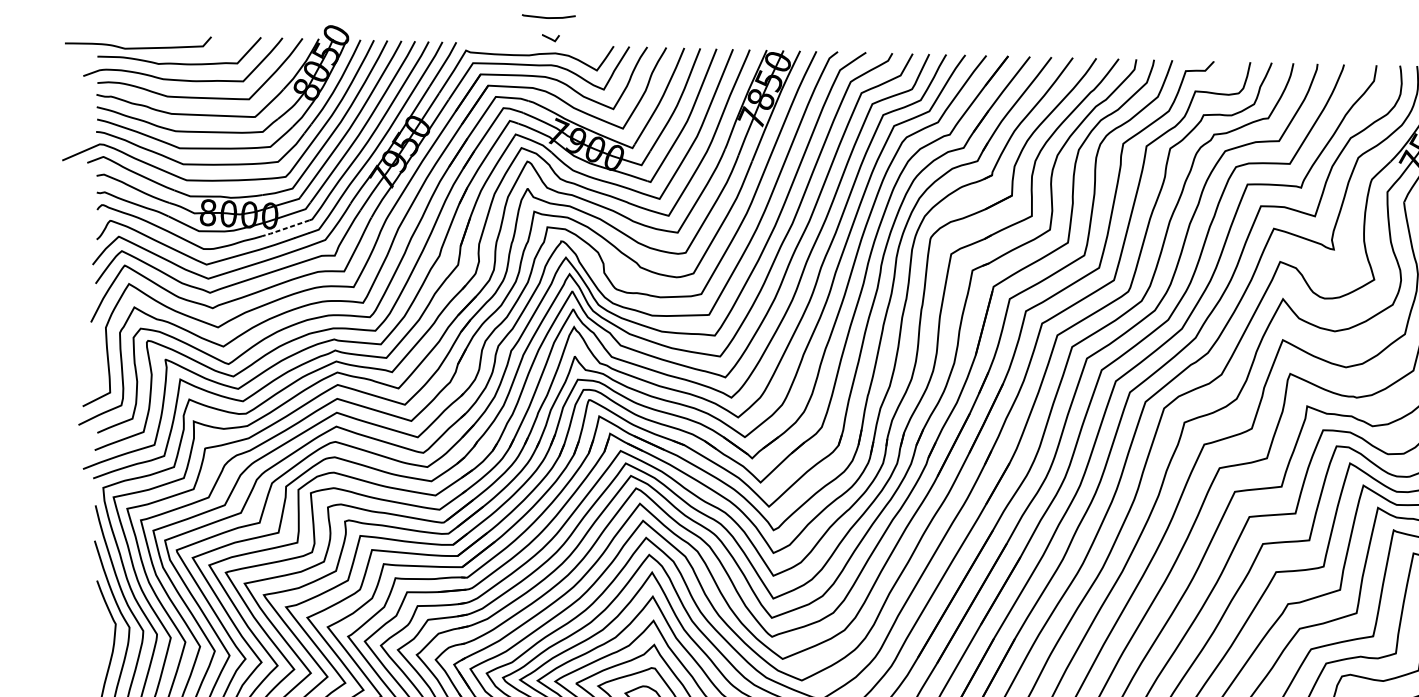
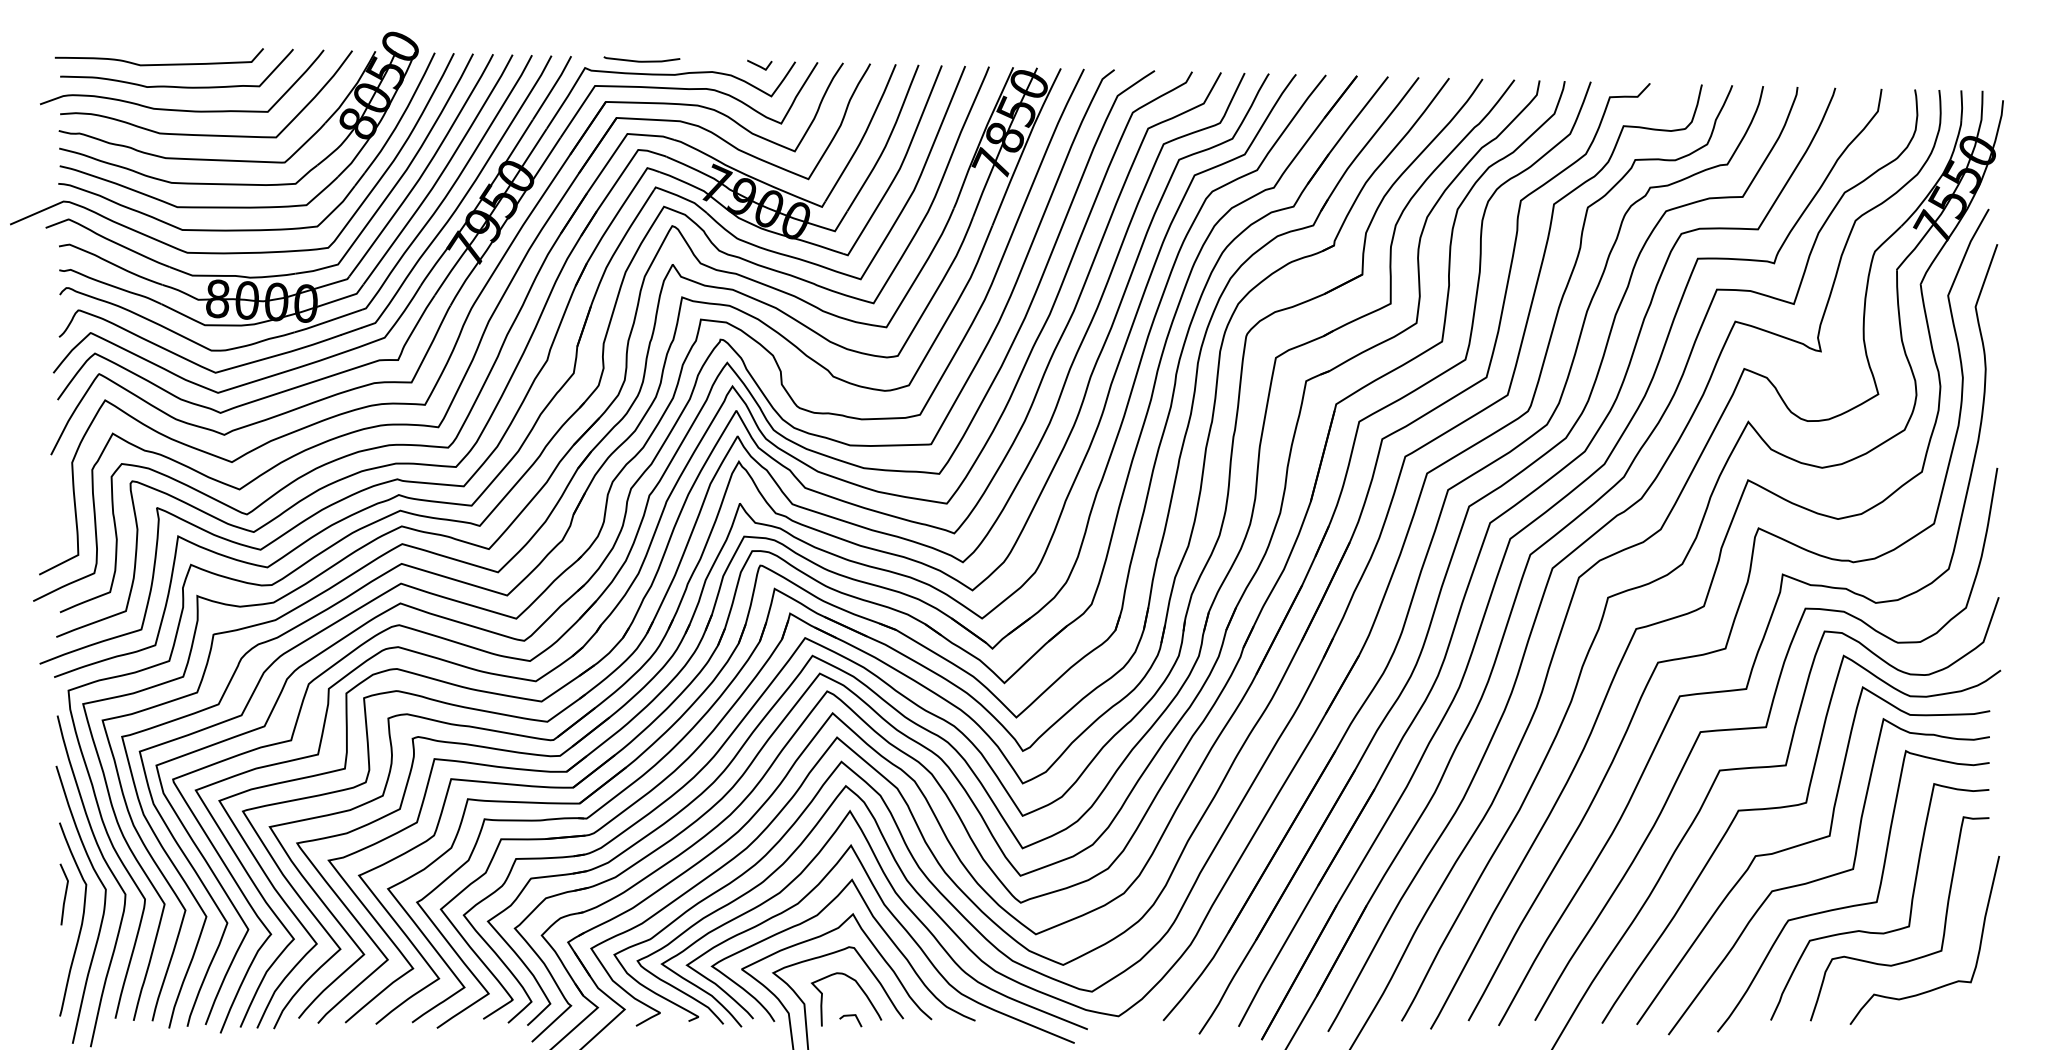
curve: (548, 17) -> (641, 60), moved
line: (549, 37) -> (758, 64), moved
curve: (137, 48) -> (158, 64), moved
line: (285, 228) -> (327, 321), dashed -> solid
curve: (100, 631) -> (64, 894), added

